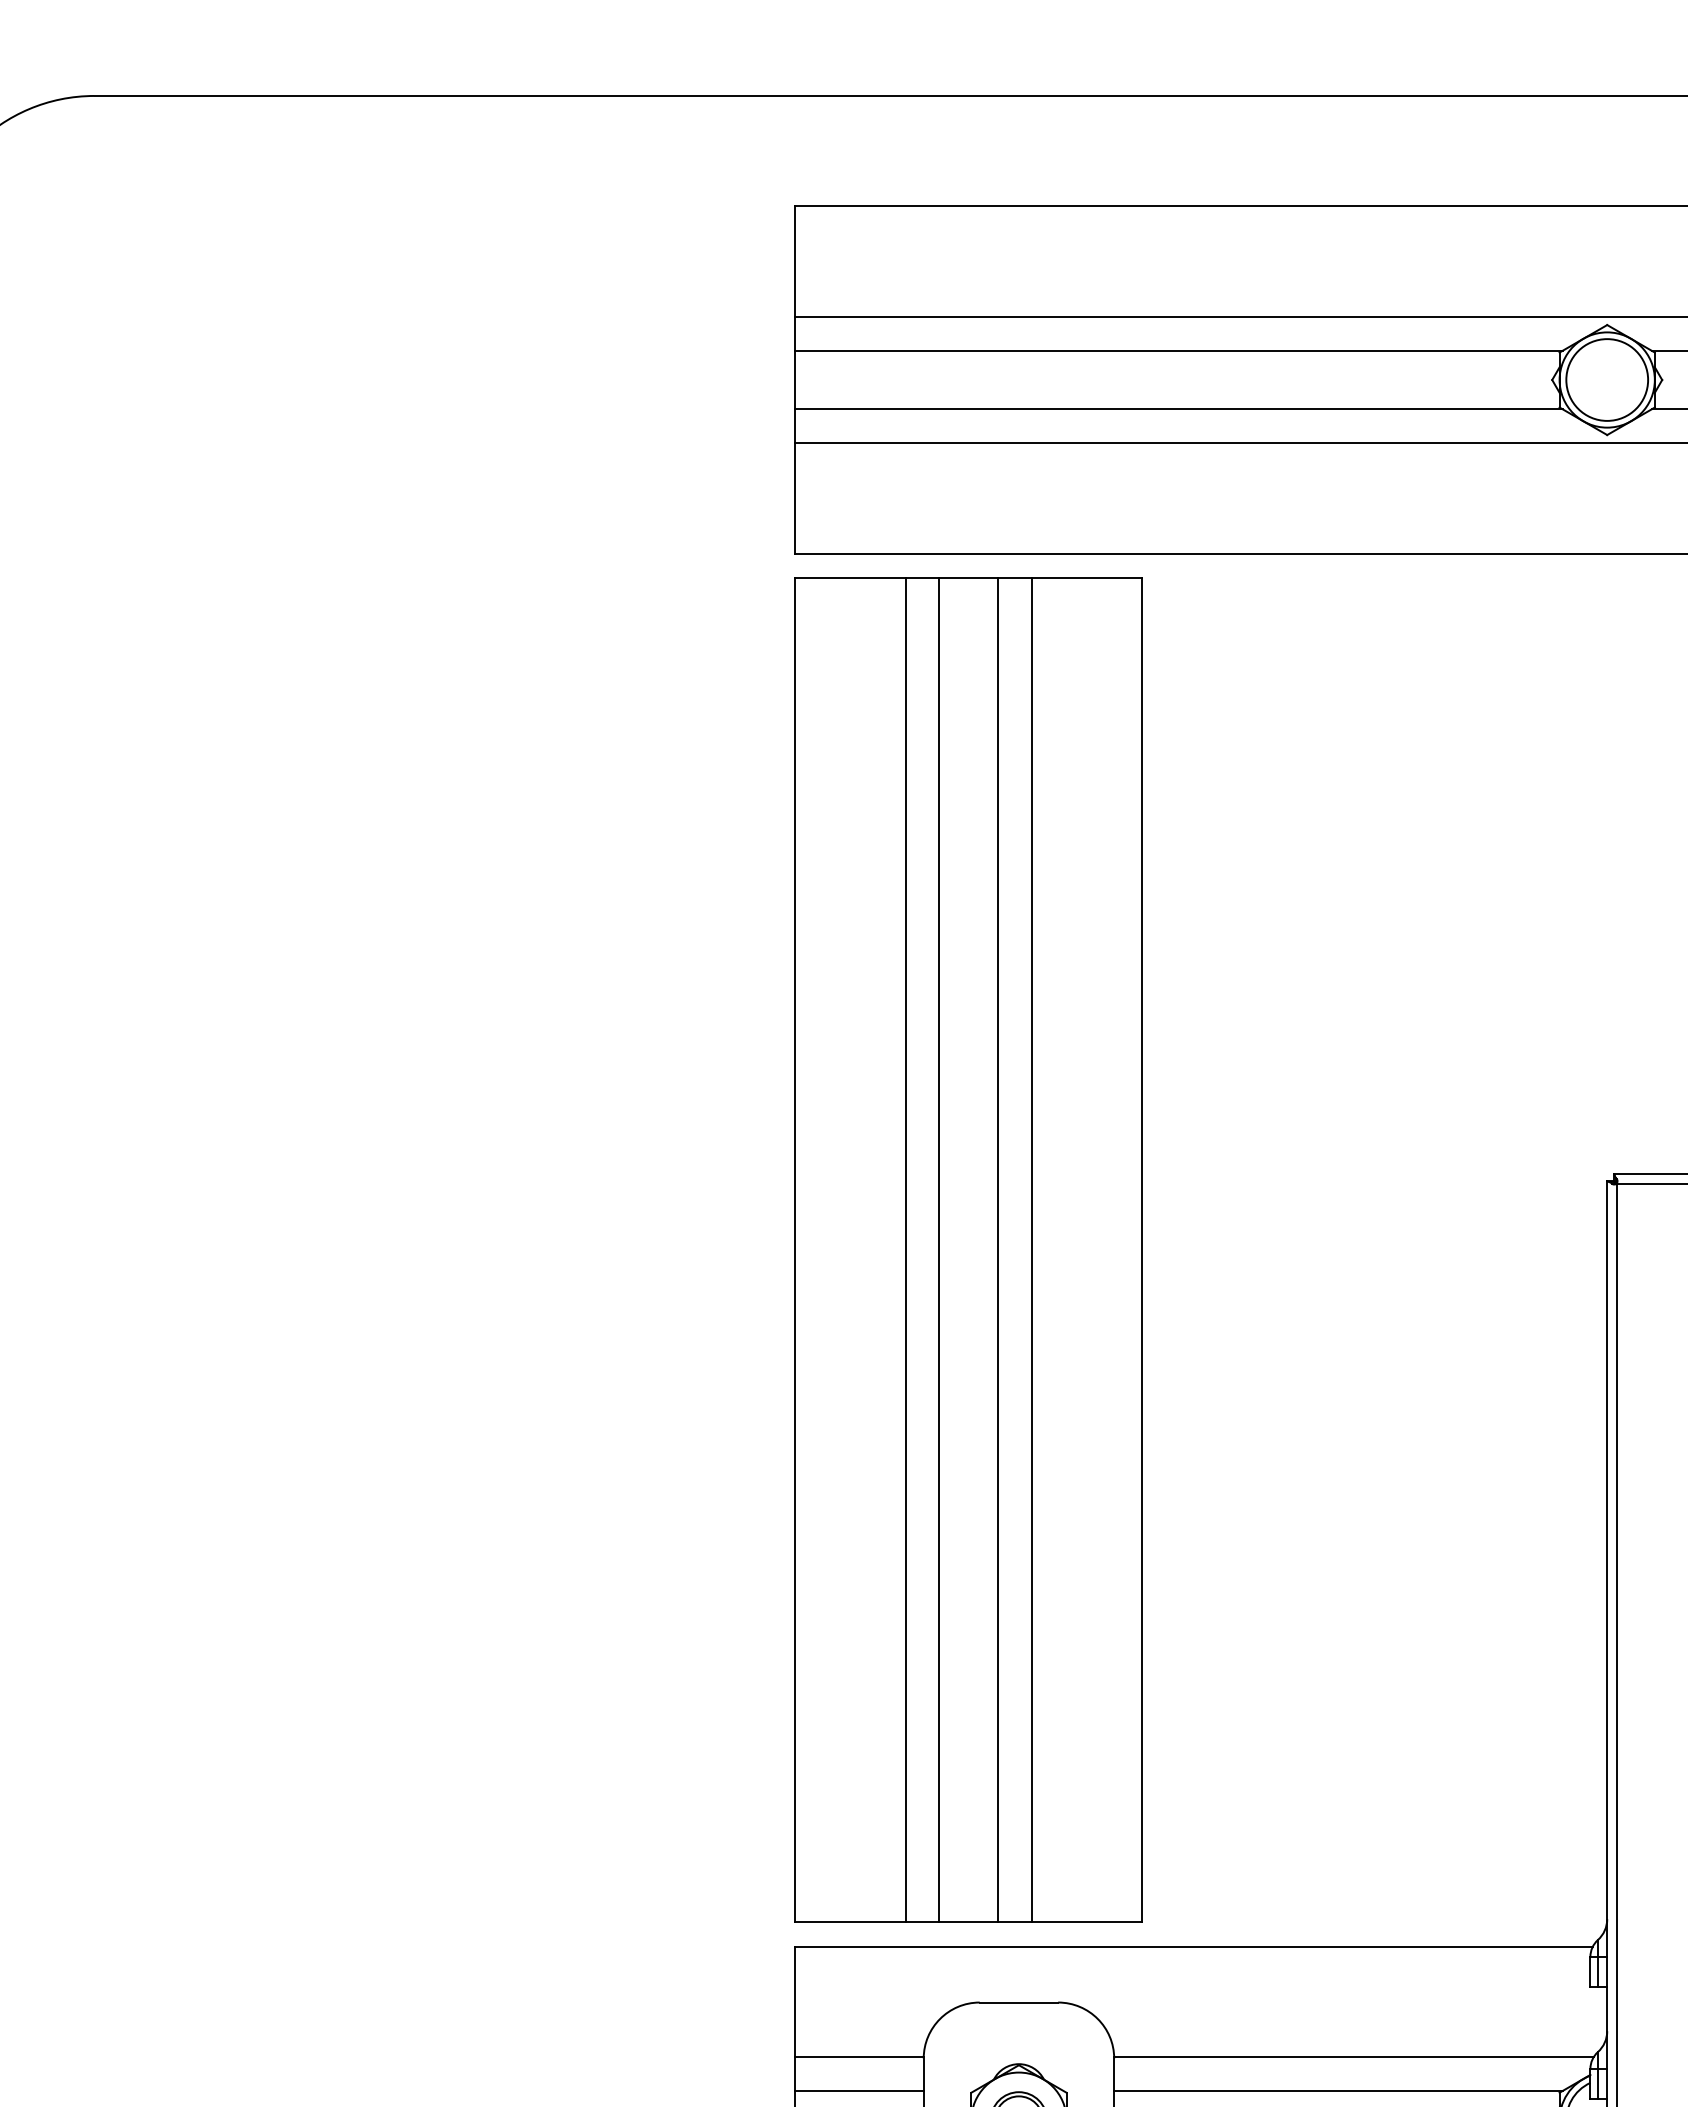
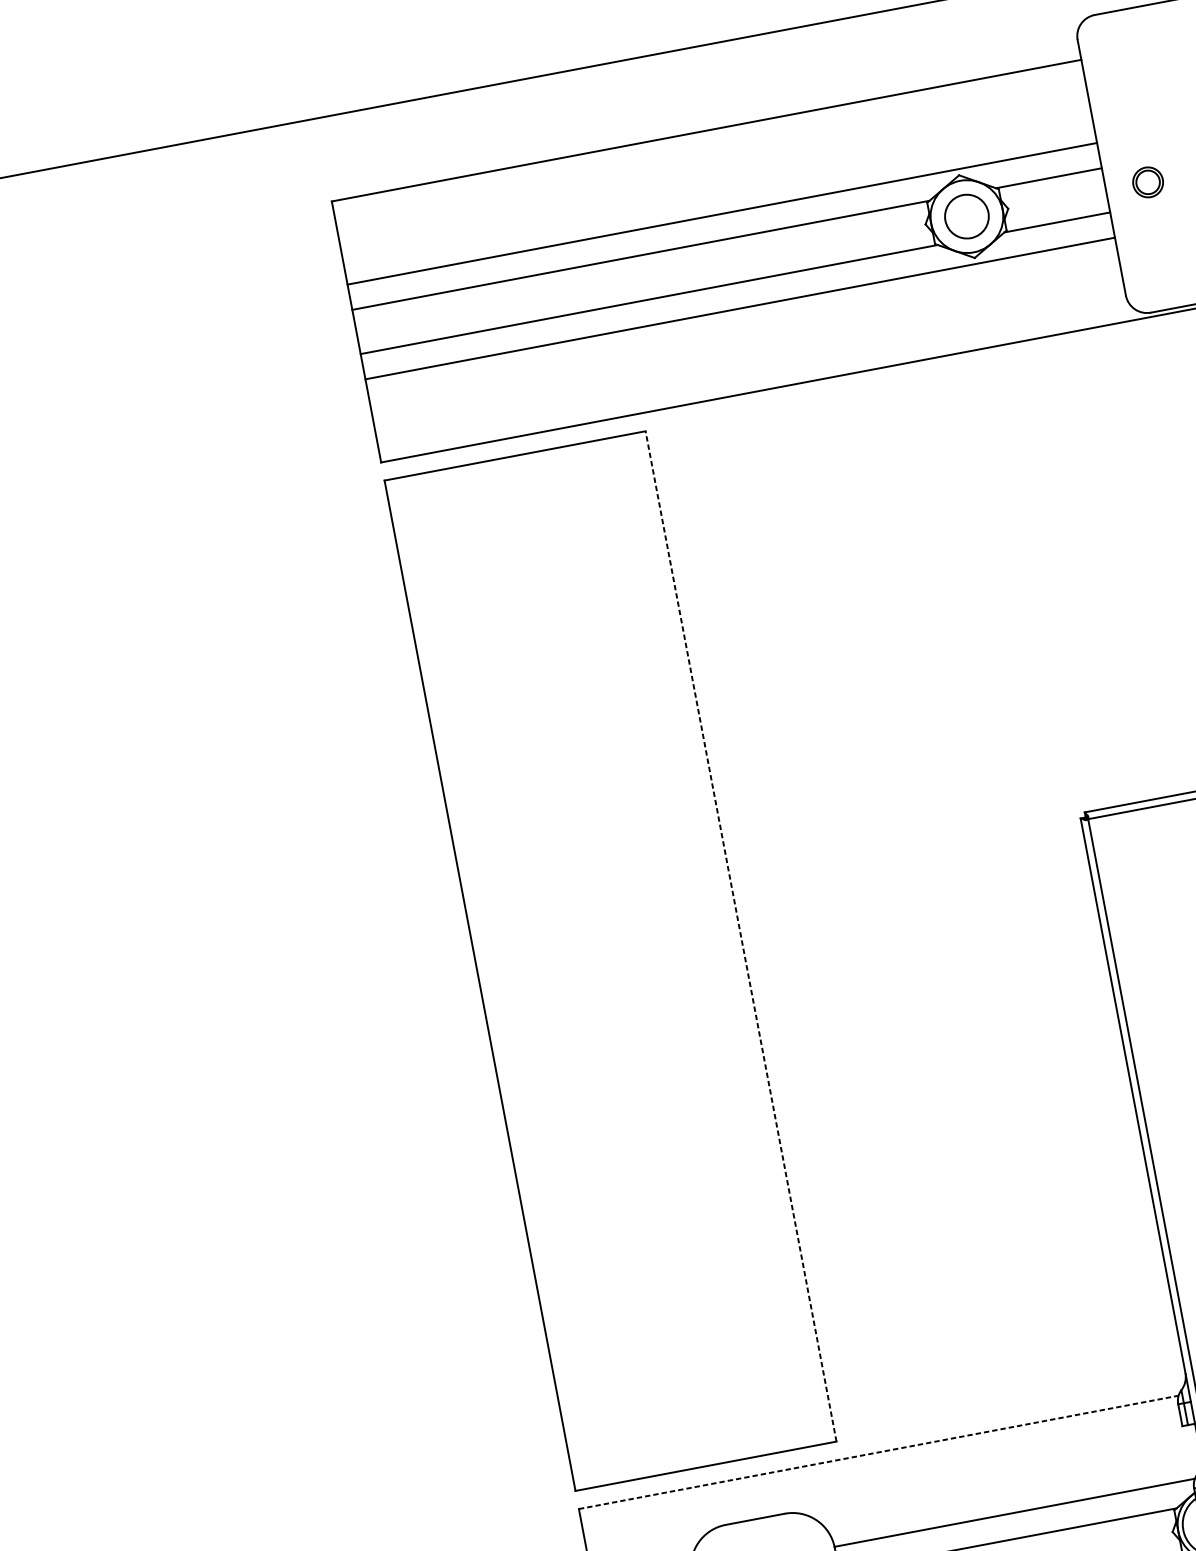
circle: (1607, 379) -> (967, 216), size x0.7
line: (905, 1249) -> (563, 969), removed
line: (939, 1249) -> (588, 964), removed
line: (997, 1249) -> (632, 956), removed
line: (1031, 1249) -> (657, 951), removed
line: (1142, 1249) -> (741, 935), solid -> dashed
line: (1194, 1946) -> (879, 1452), solid -> dashed

